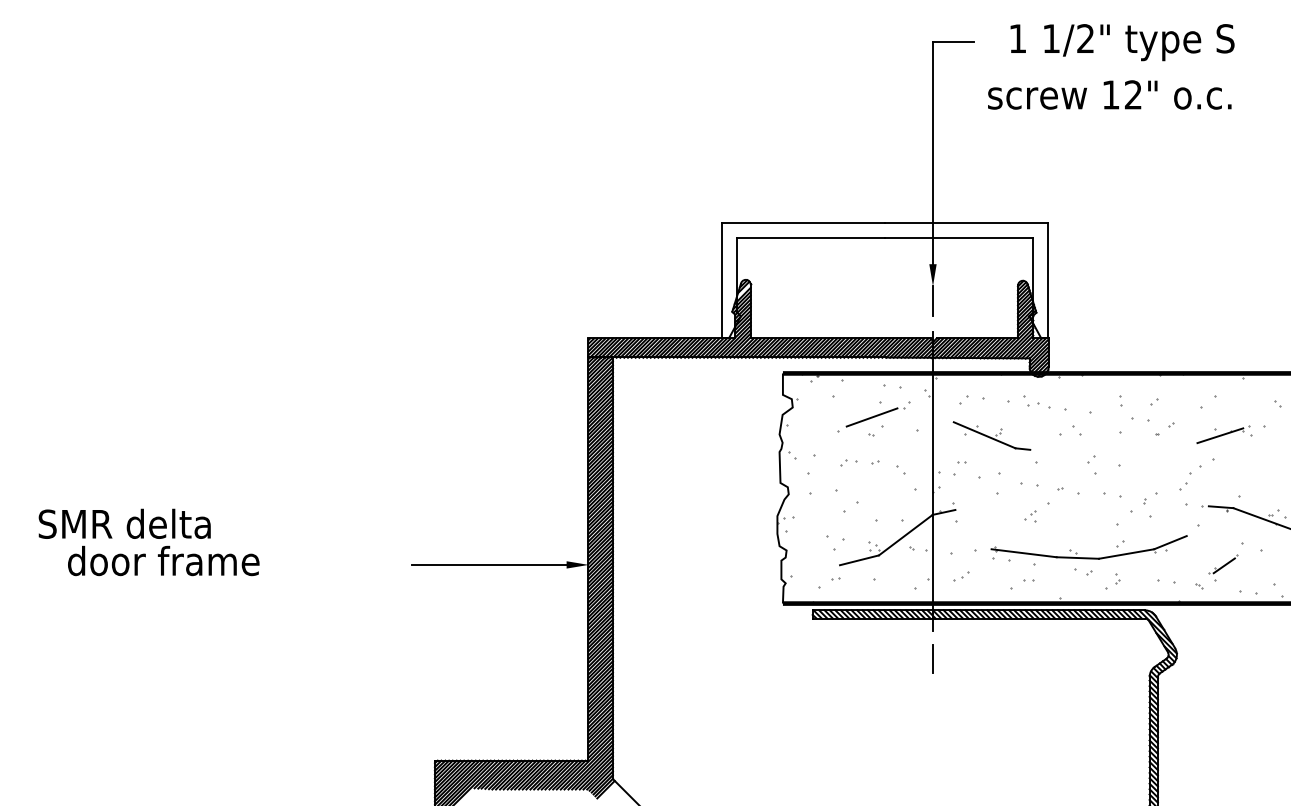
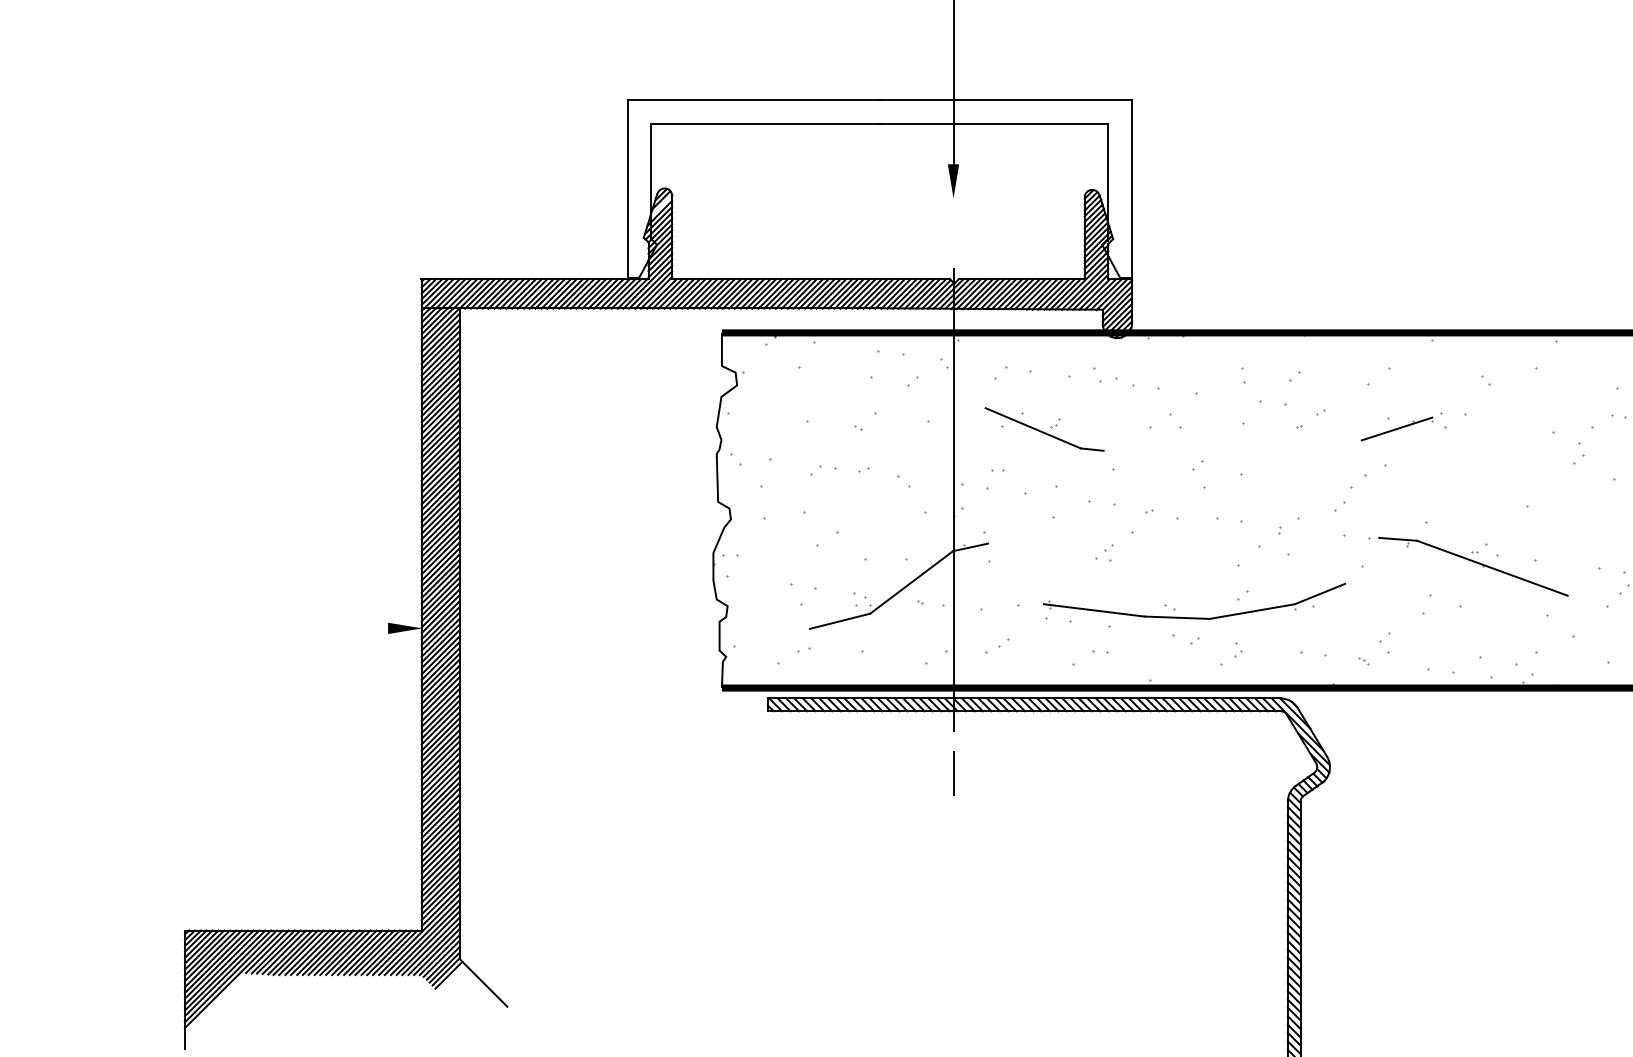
line: (932, 301) -> (952, 221), removed
line: (871, 417) -> (858, 400), removed
line: (488, 564) -> (267, 627), removed
line: (1223, 565) -> (1401, 629), removed

